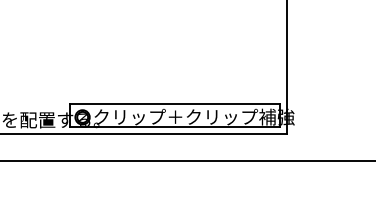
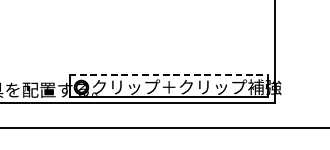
line: (175, 104) -> (169, 75), solid -> dashed

